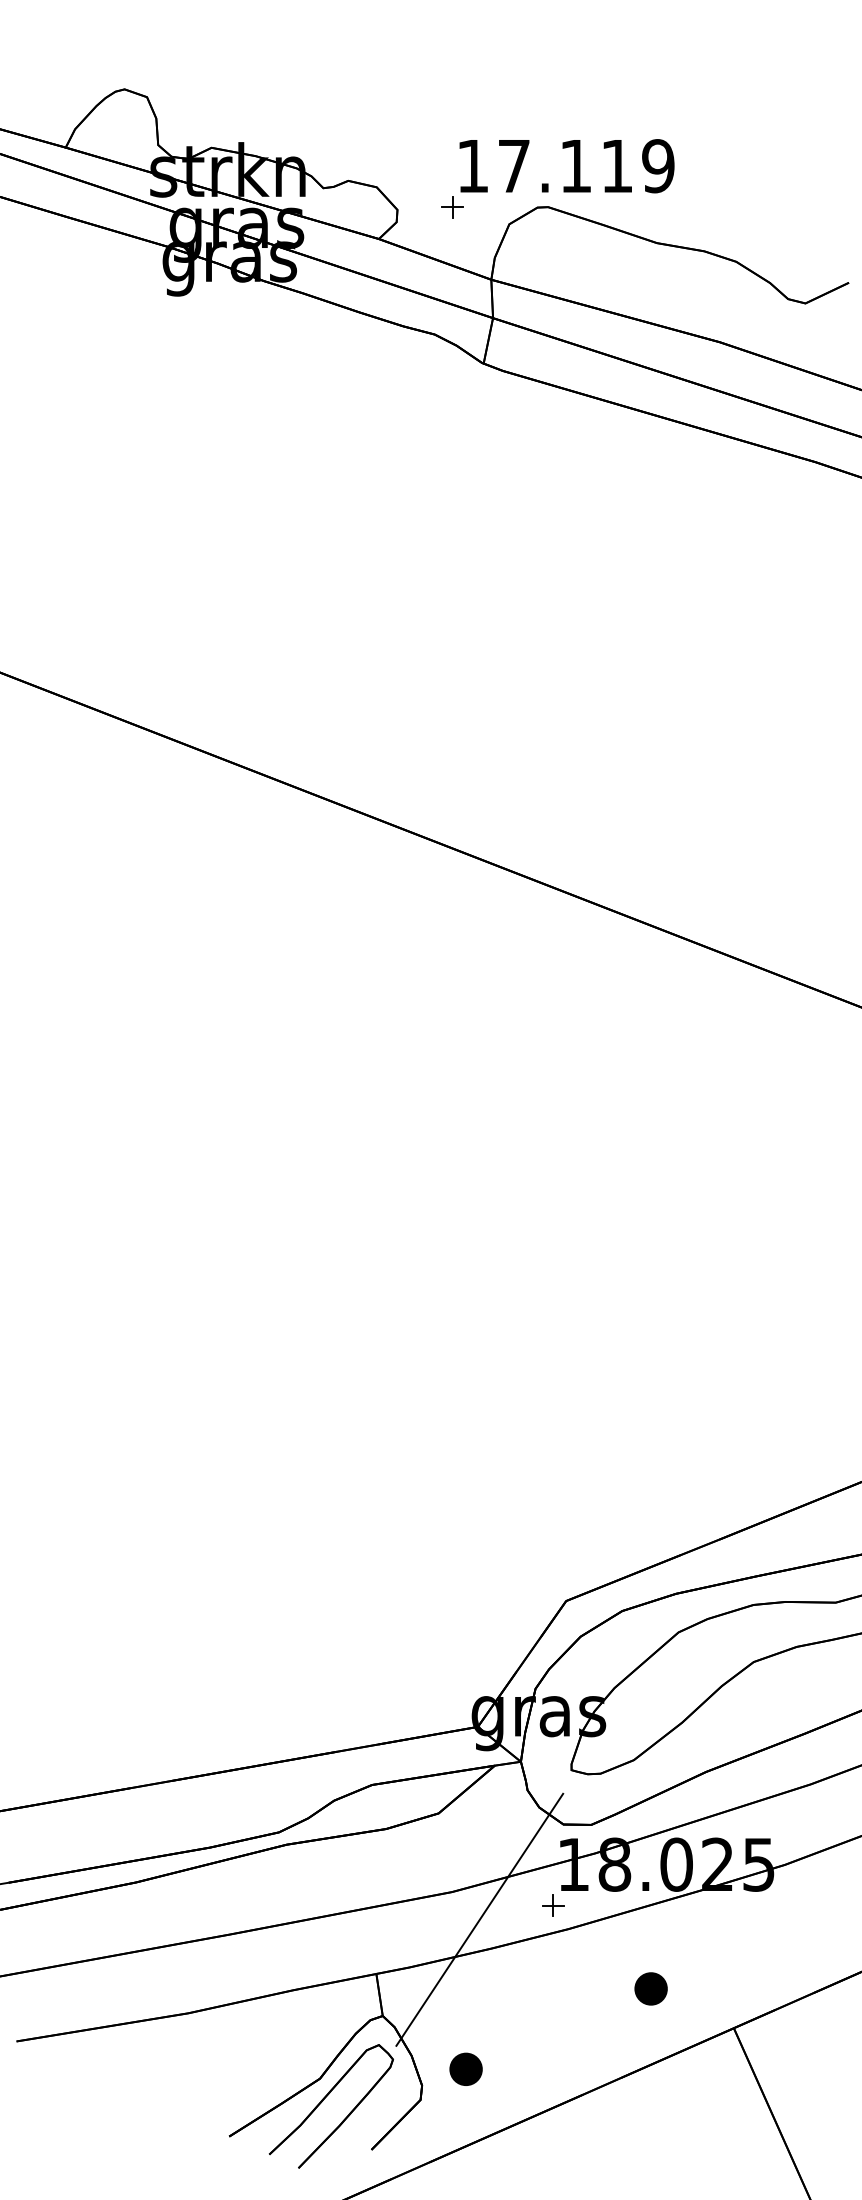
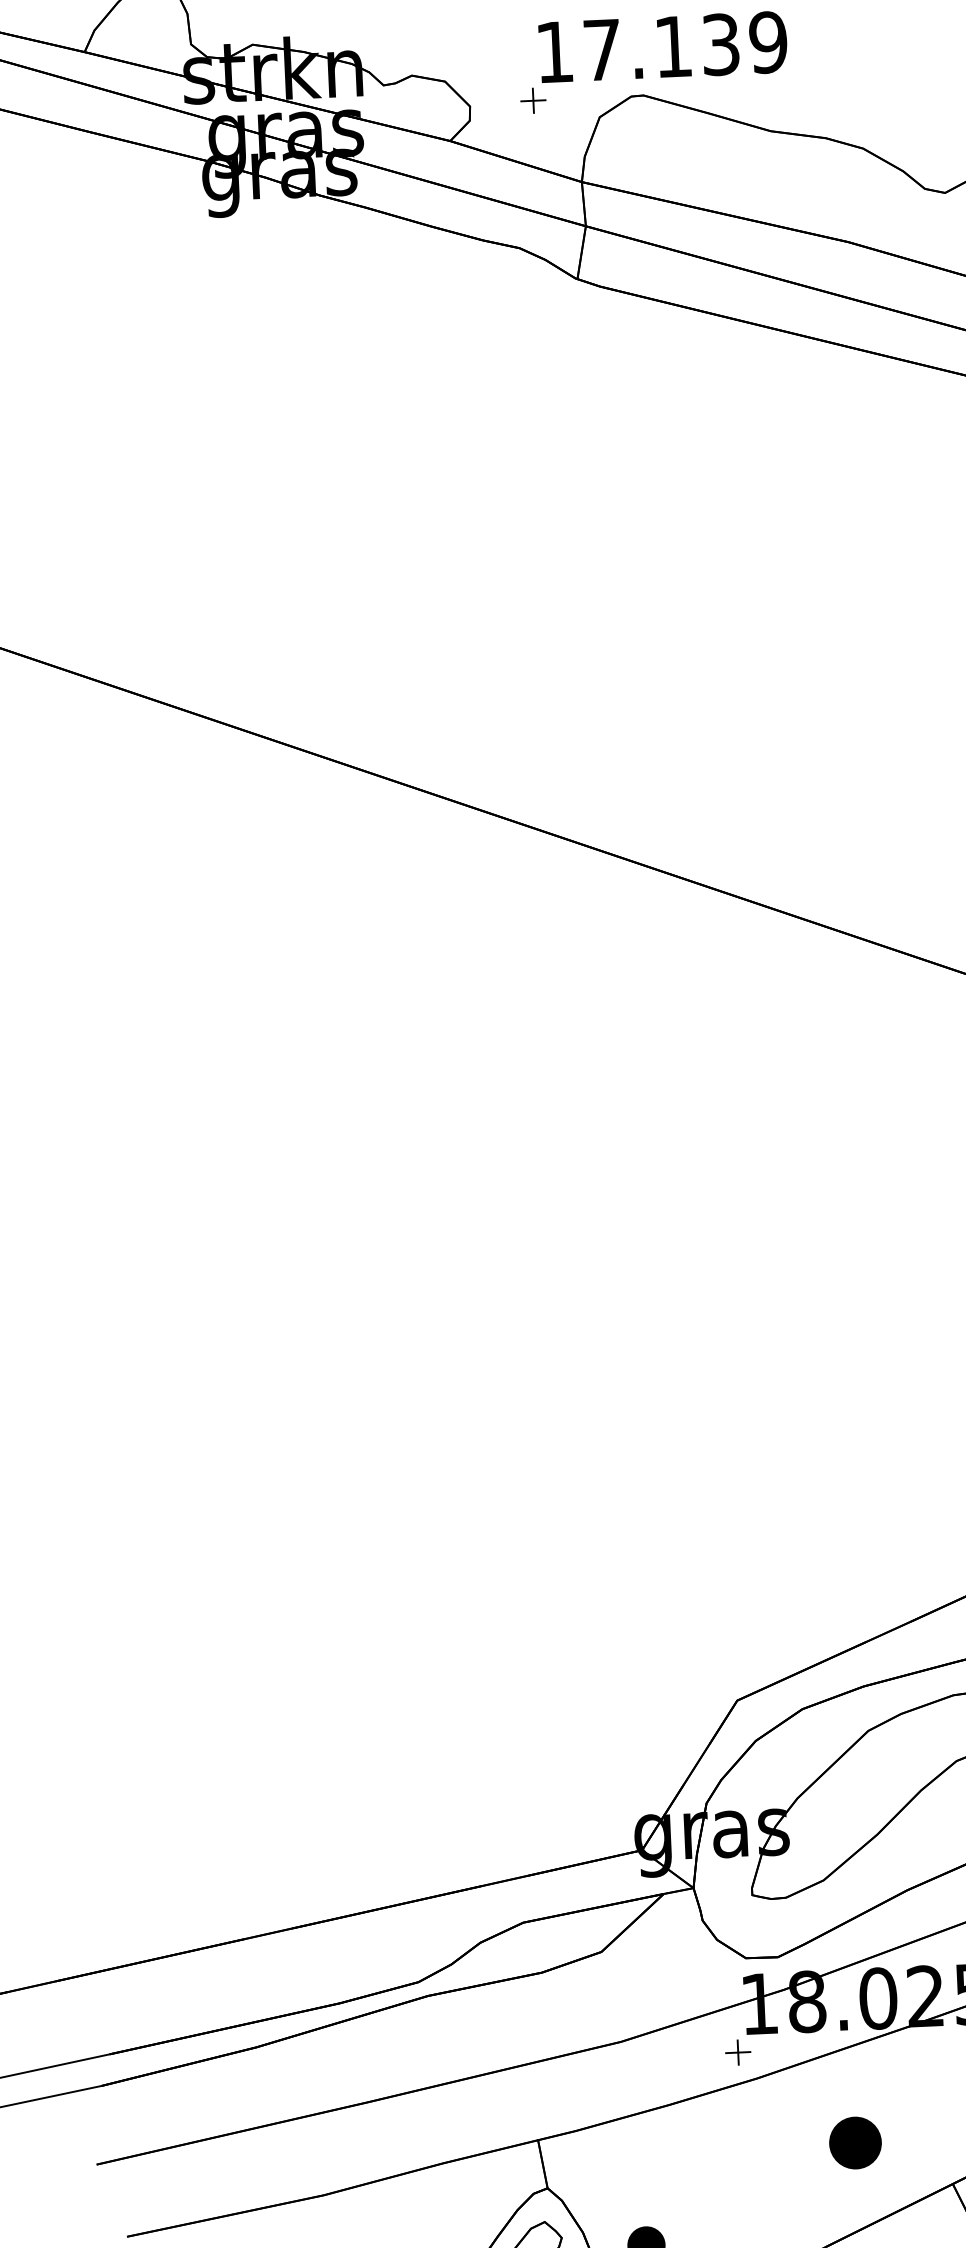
text: (616, 166) -> (720, 45), 17.119 -> 17.139
line: (479, 1919) -> (654, 2072), removed
part: (650, 1988) -> (854, 2142), size x1.4

